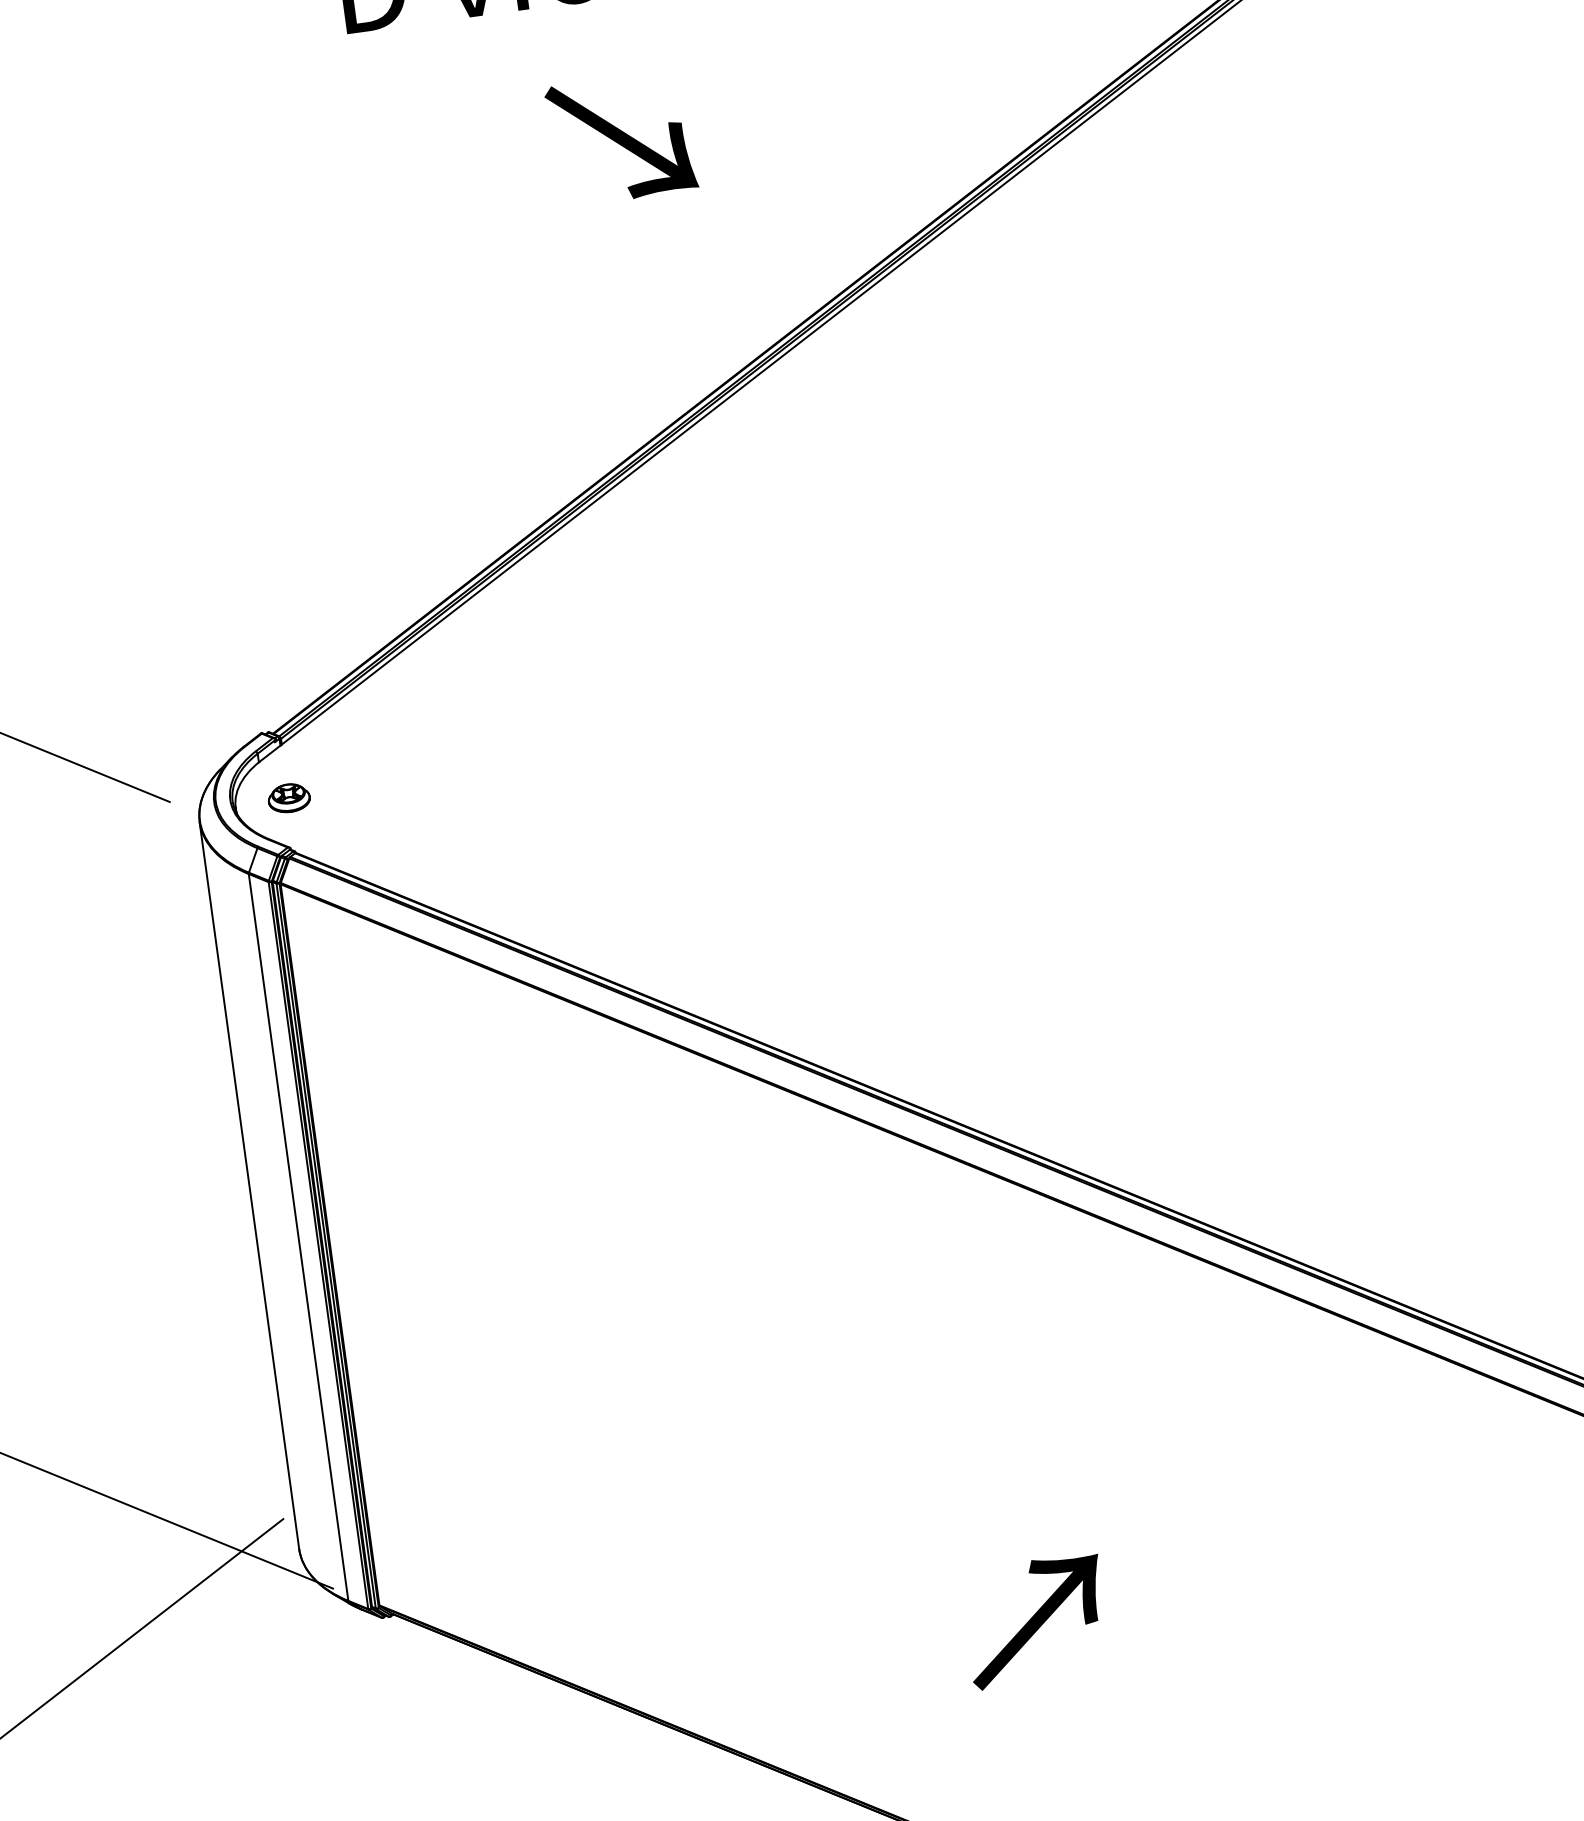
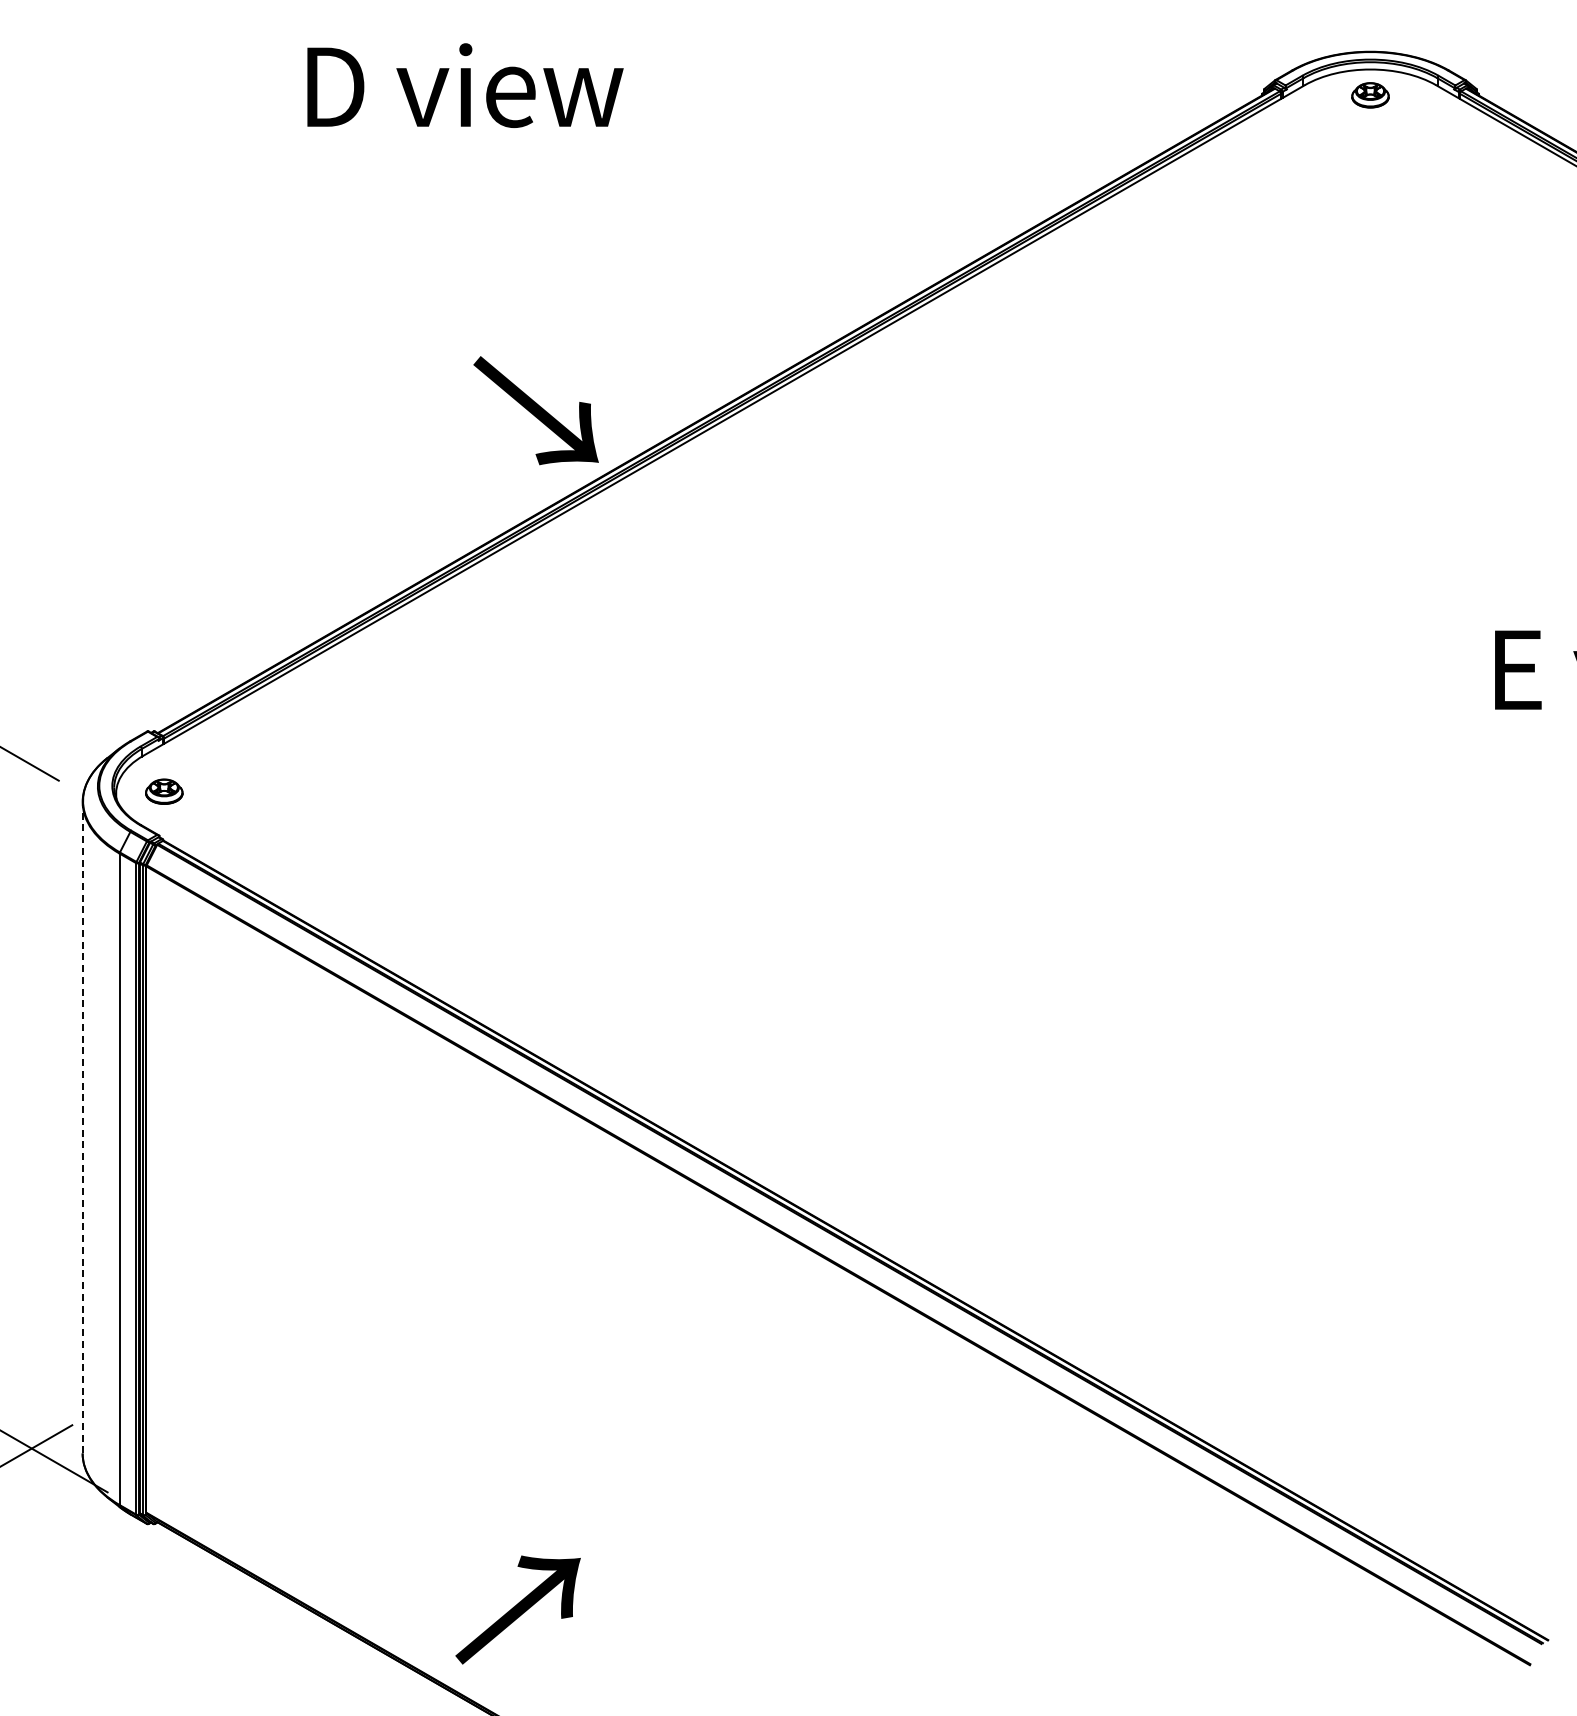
text: (620, 138) -> (535, 410), moved
line: (249, 1185) -> (82, 1127), solid -> dashed
text: (1035, 1620) -> (517, 1609), moved

